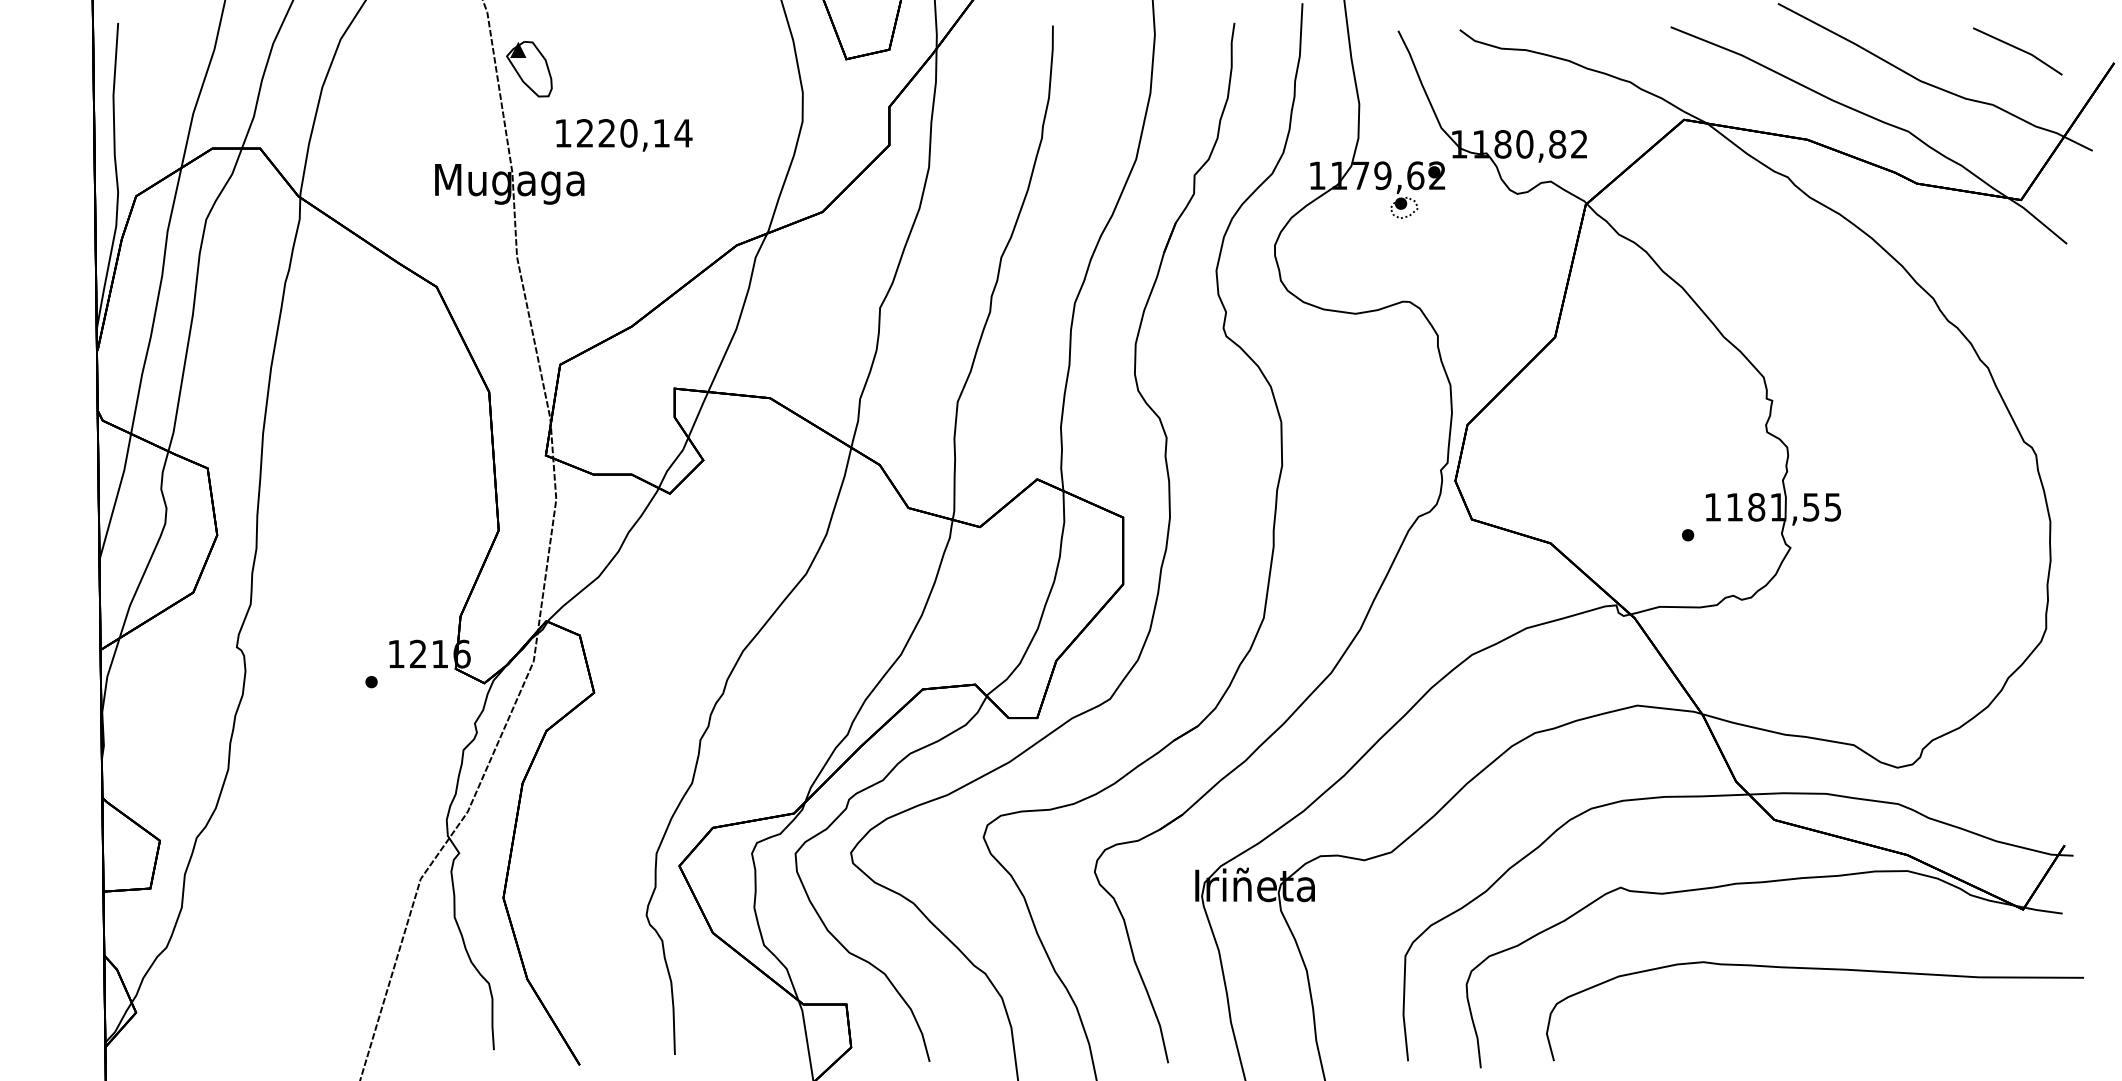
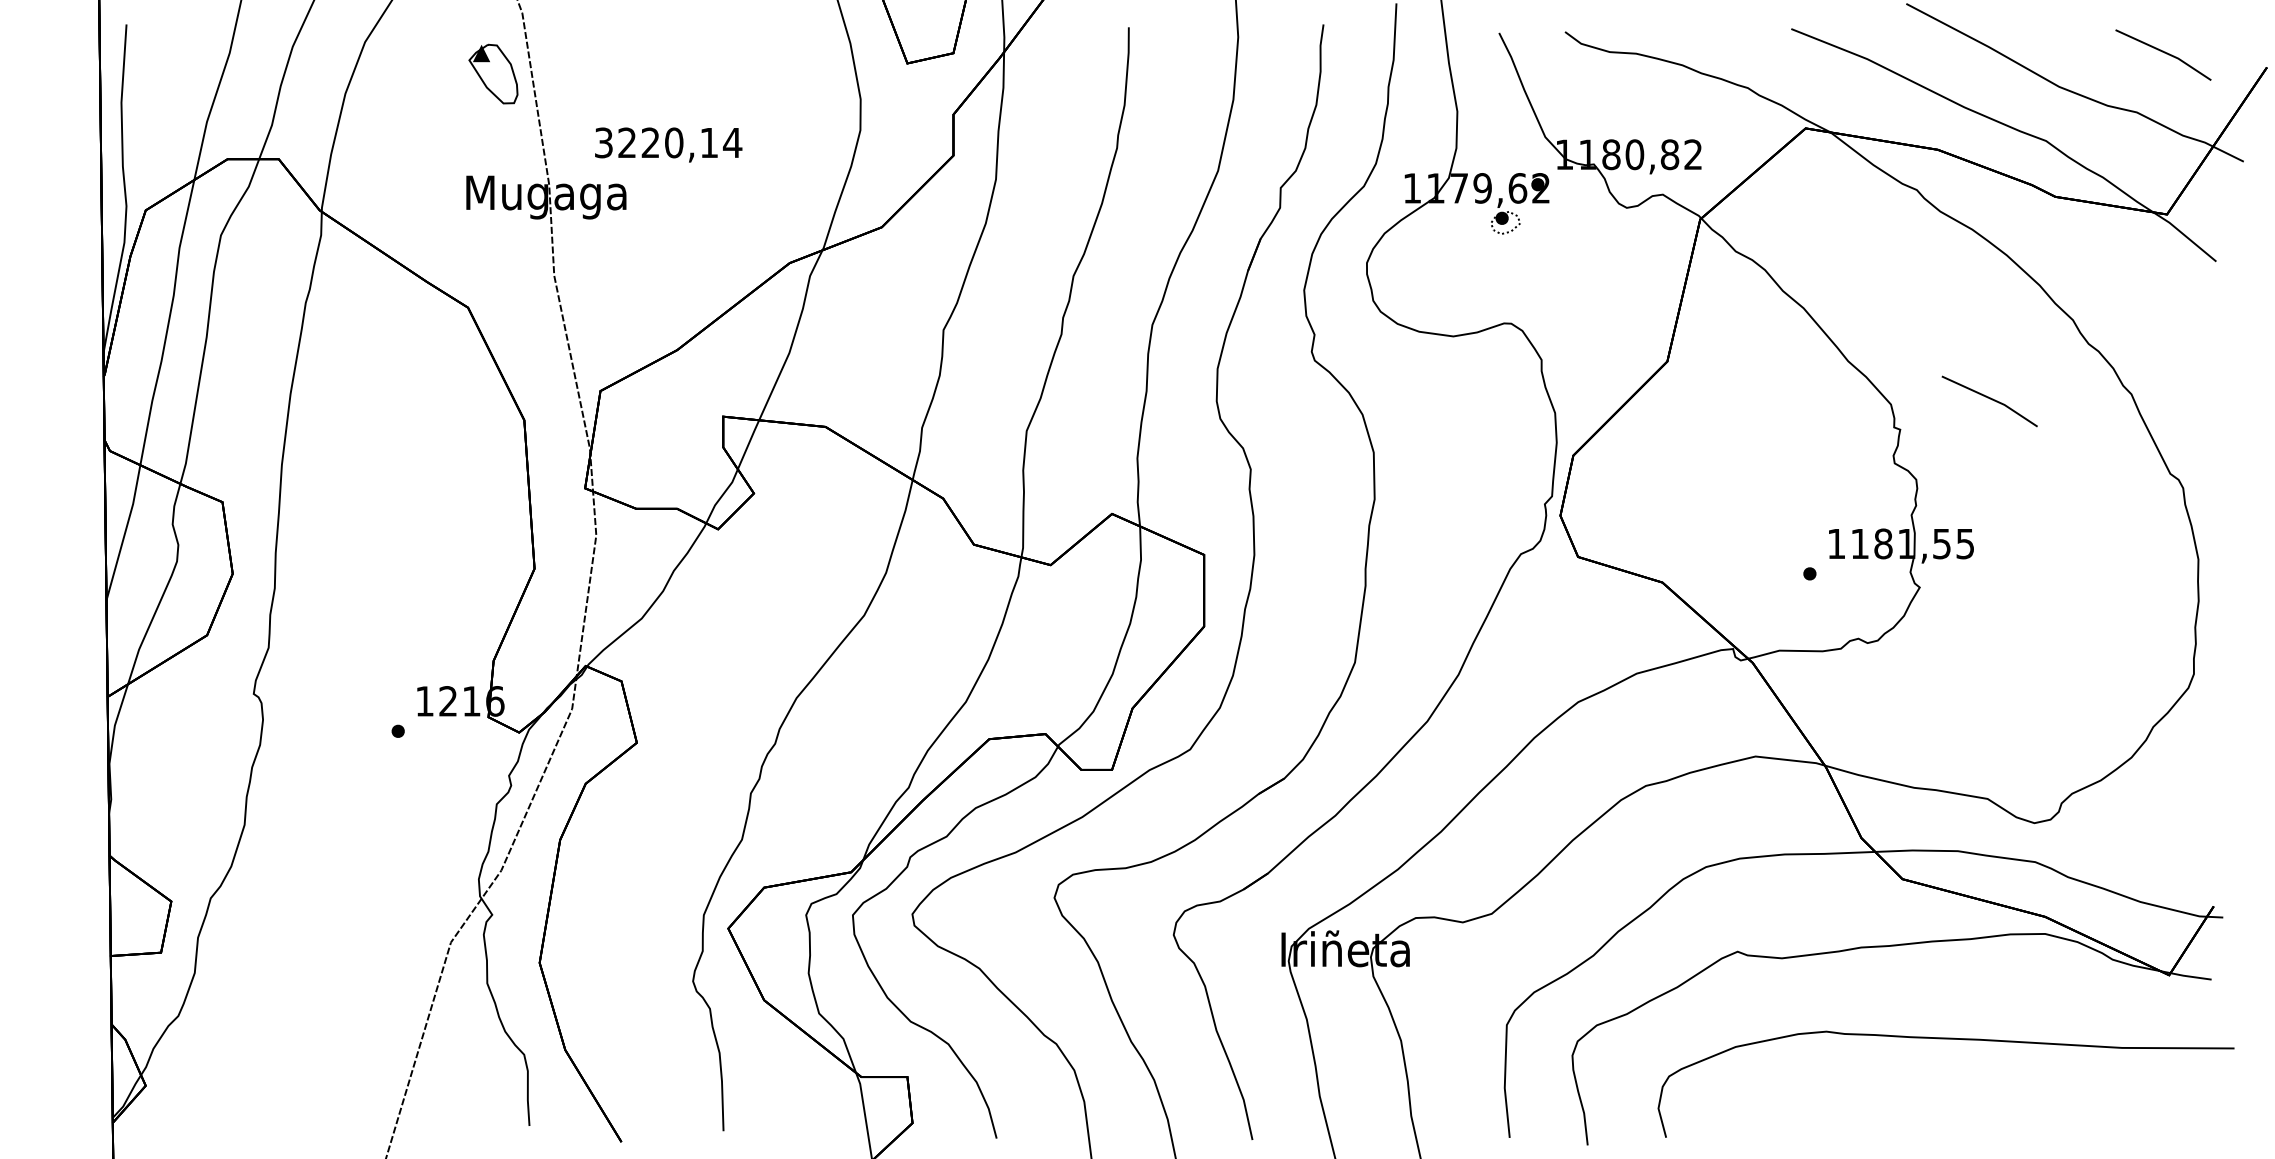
part: (529, 69) -> (493, 74), moved
text: (563, 133) -> (604, 143), 1220,14 -> 3220,14
line: (1855, 372) -> (1989, 399), added

